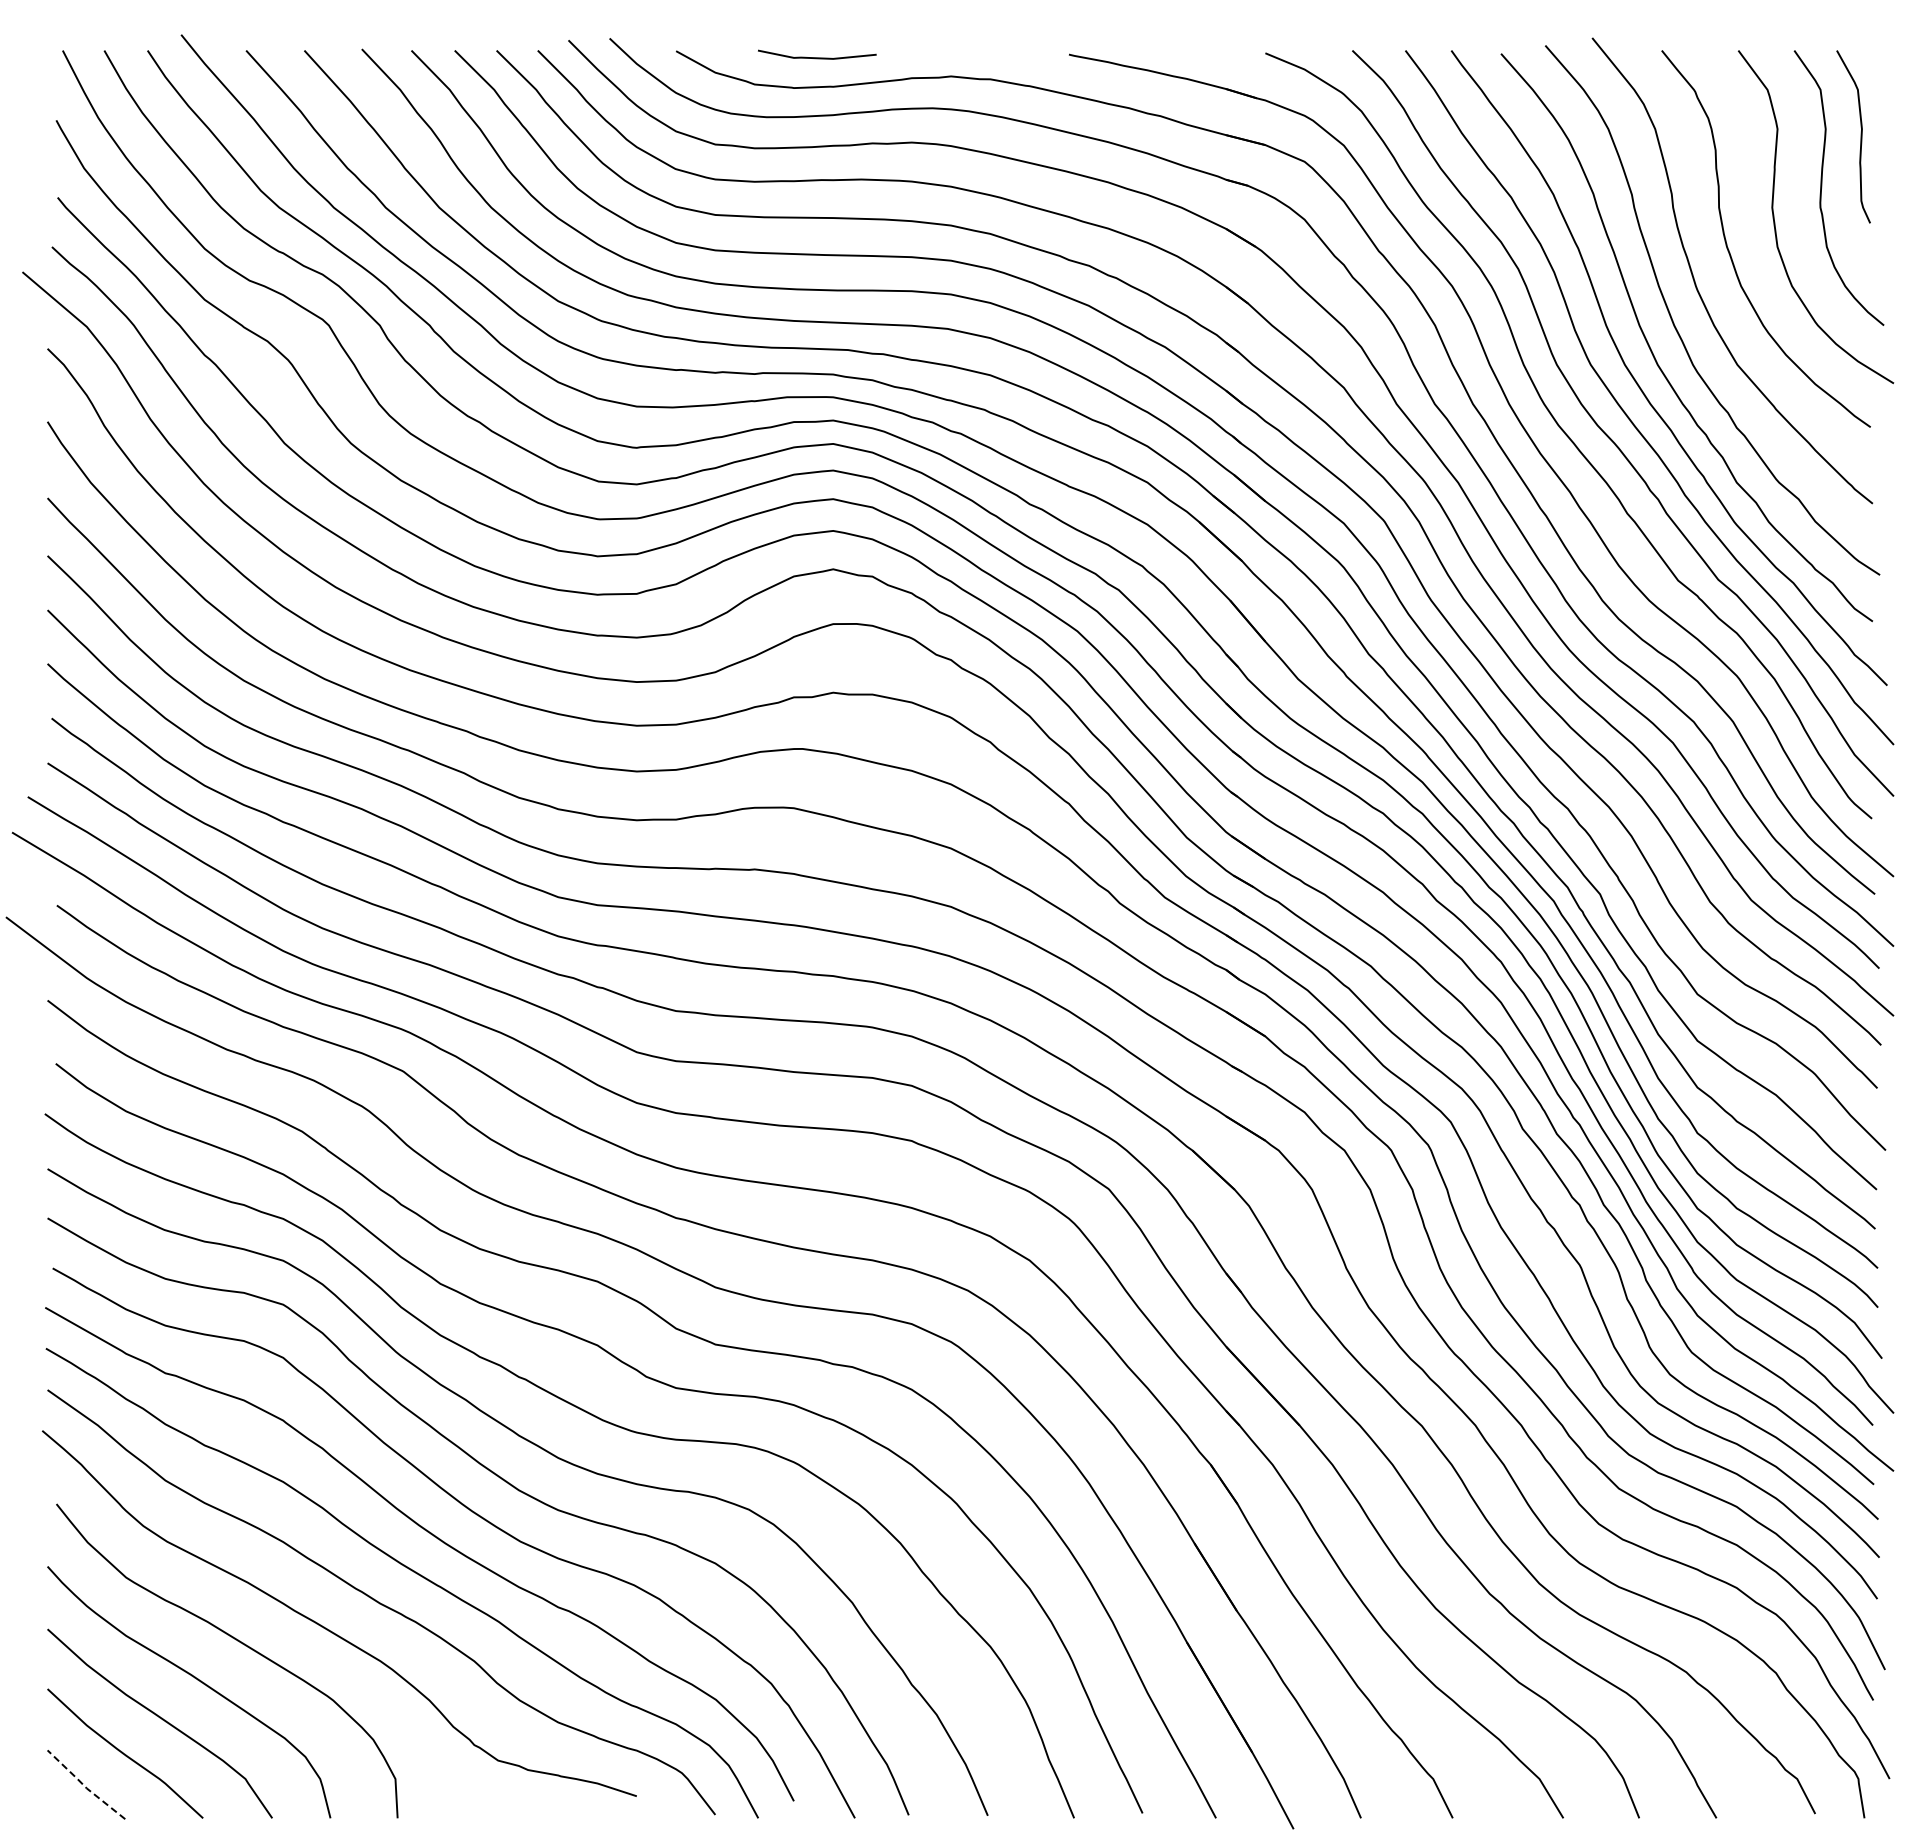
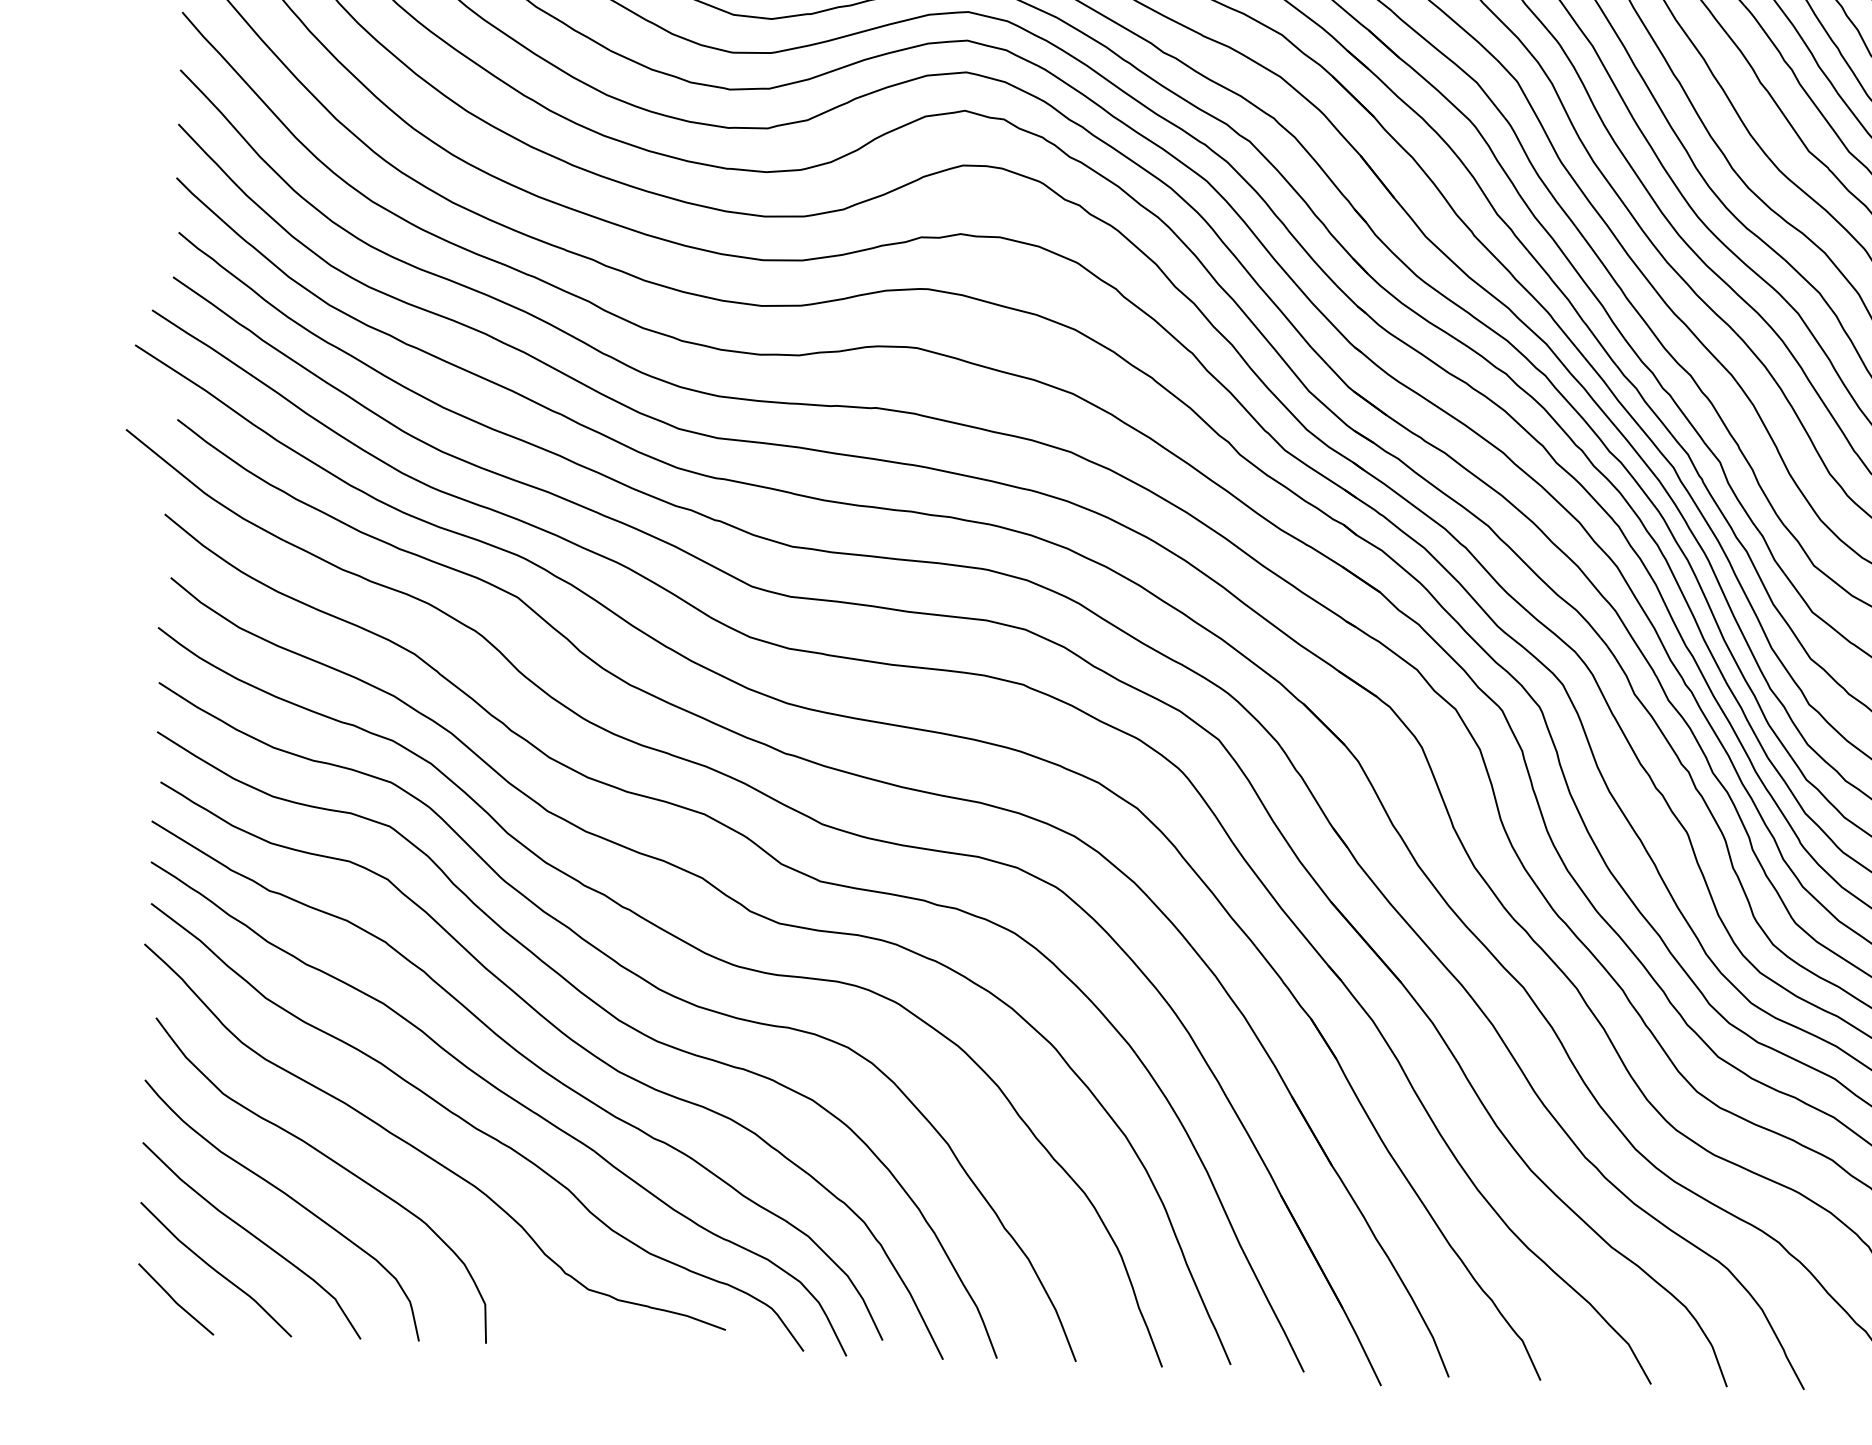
line: (84, 1786) -> (174, 1301), dashed -> solid

